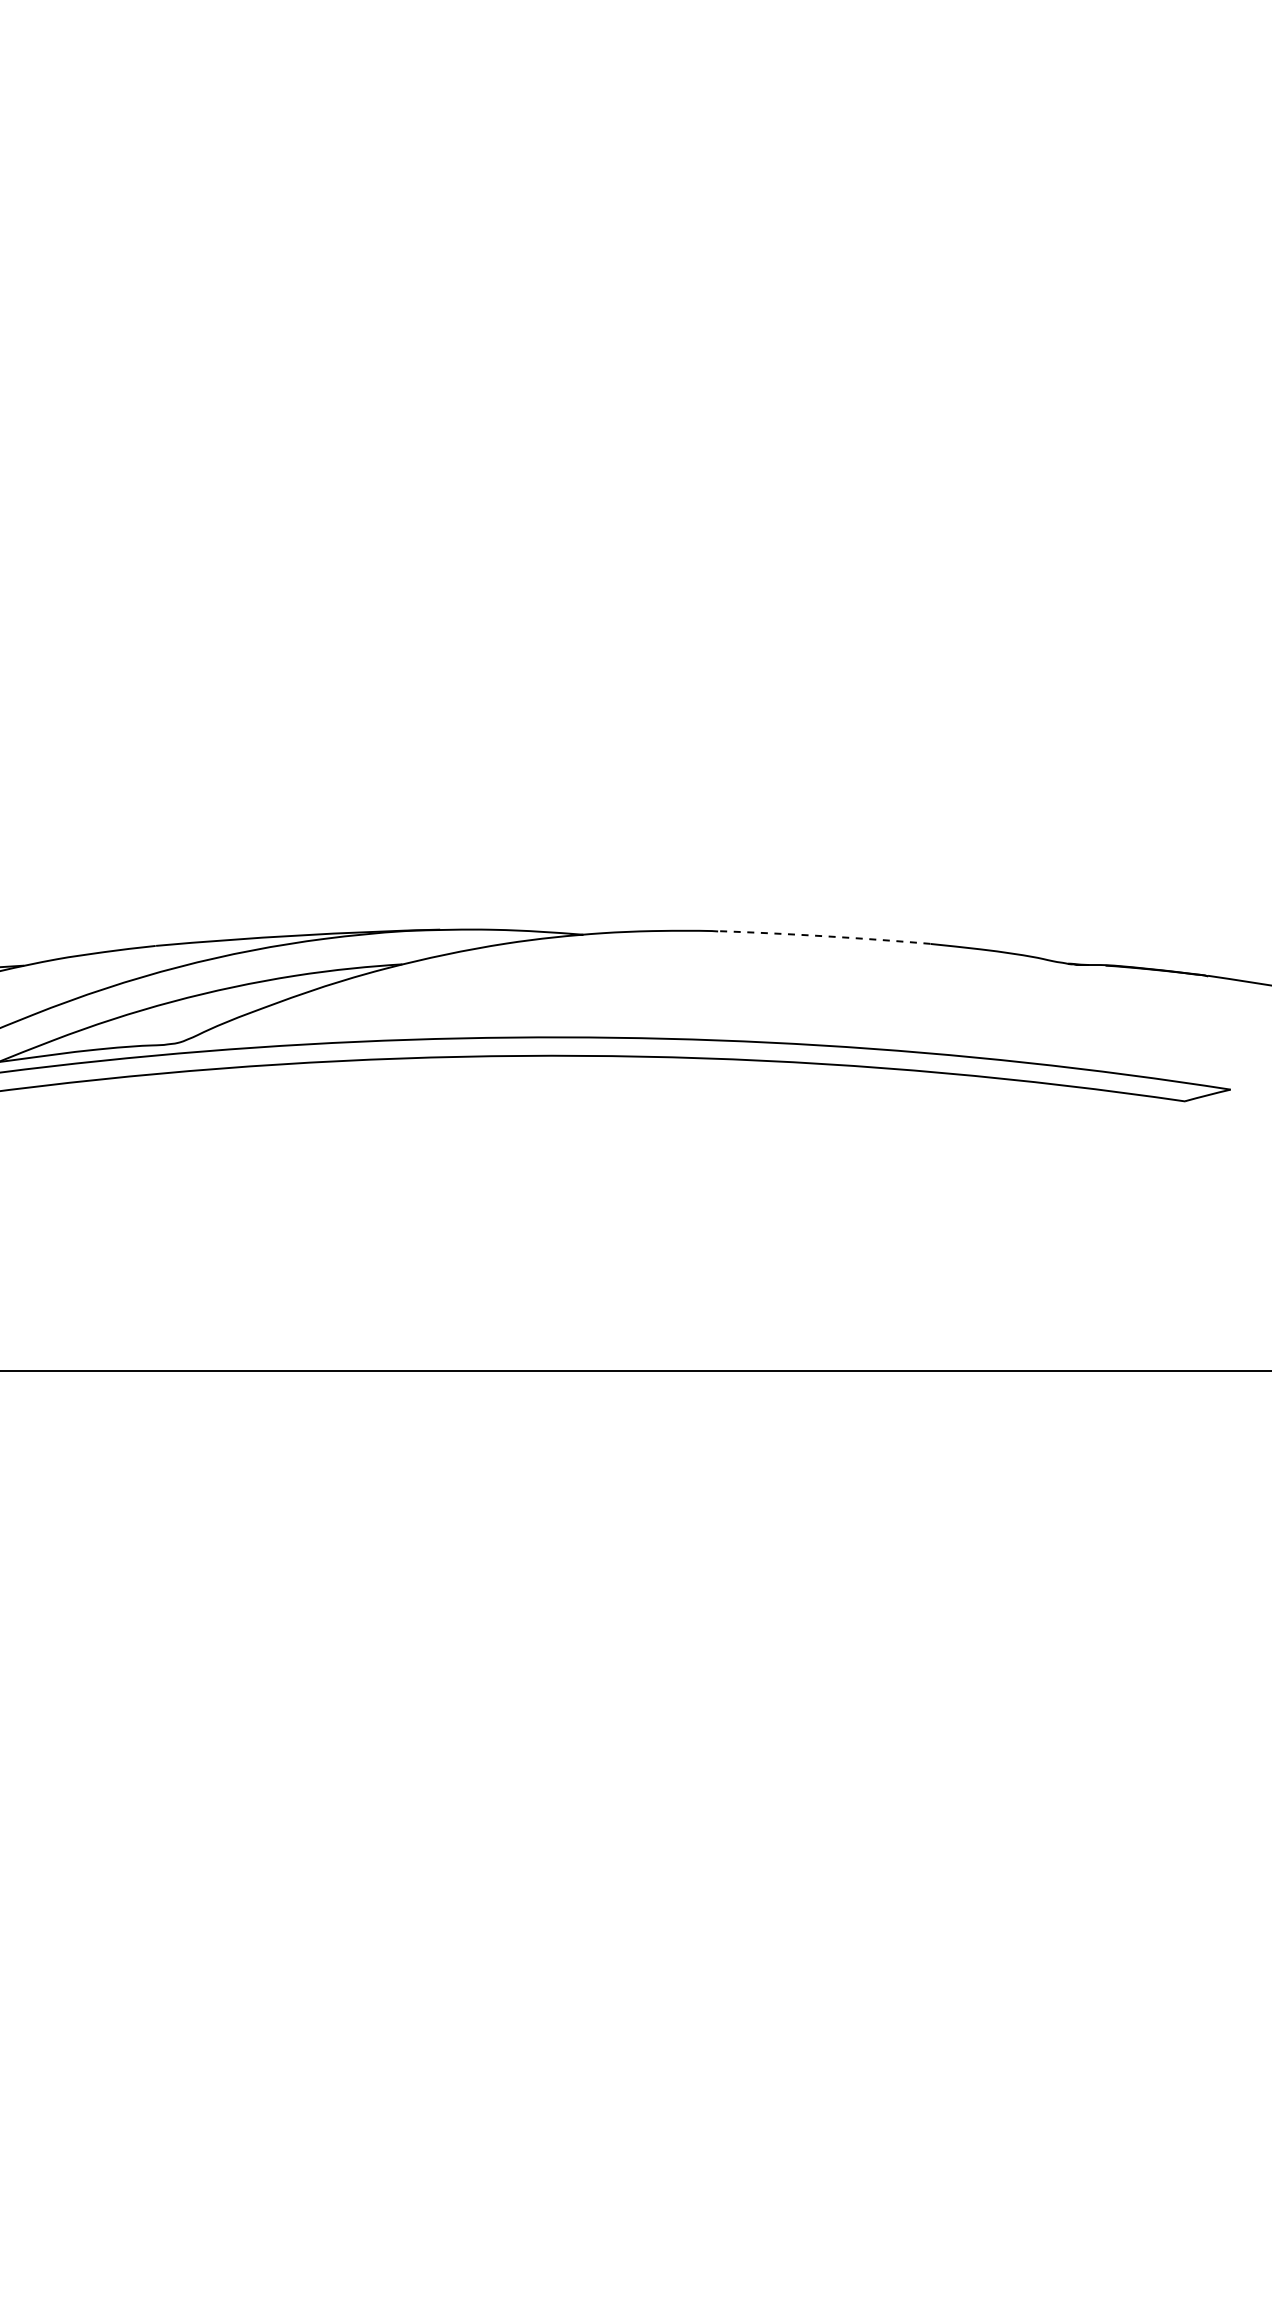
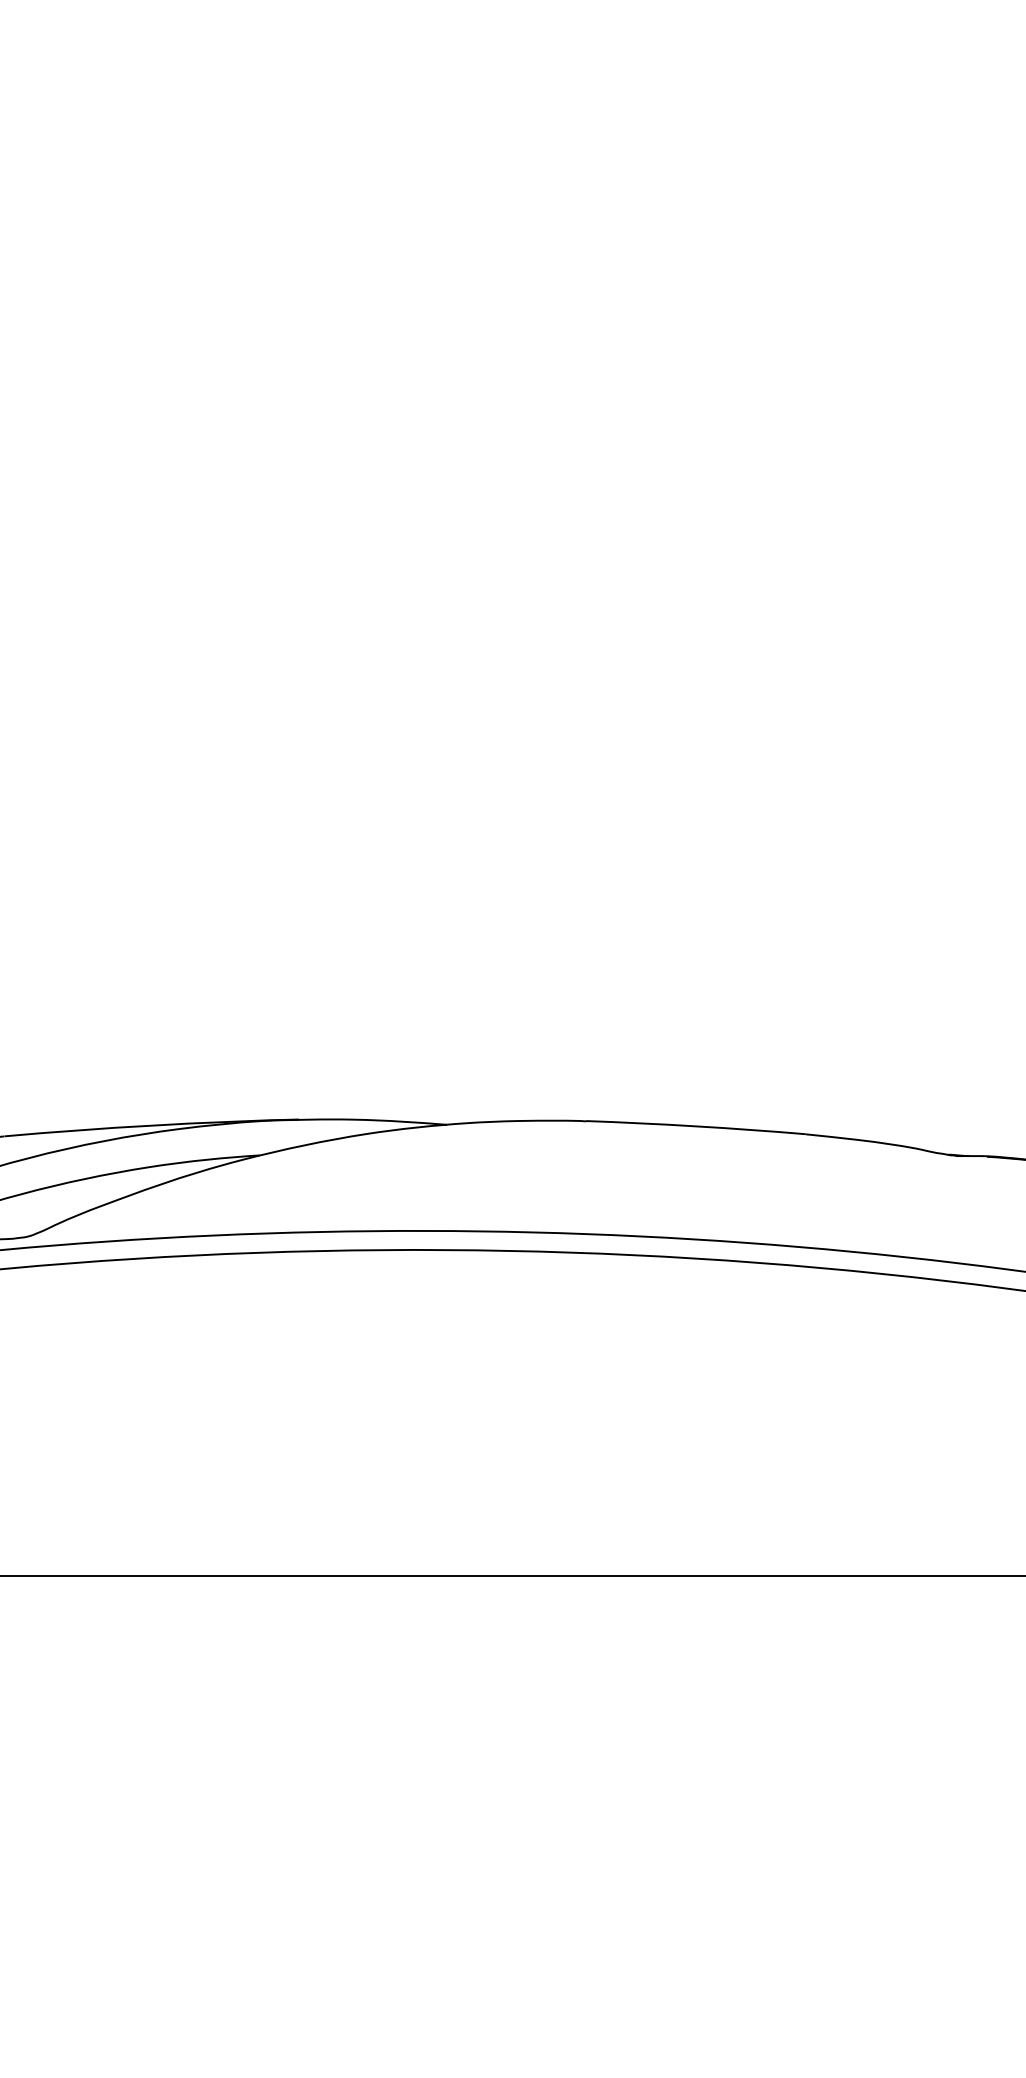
arc: (824, 936) -> (696, 1126), dashed -> solid

